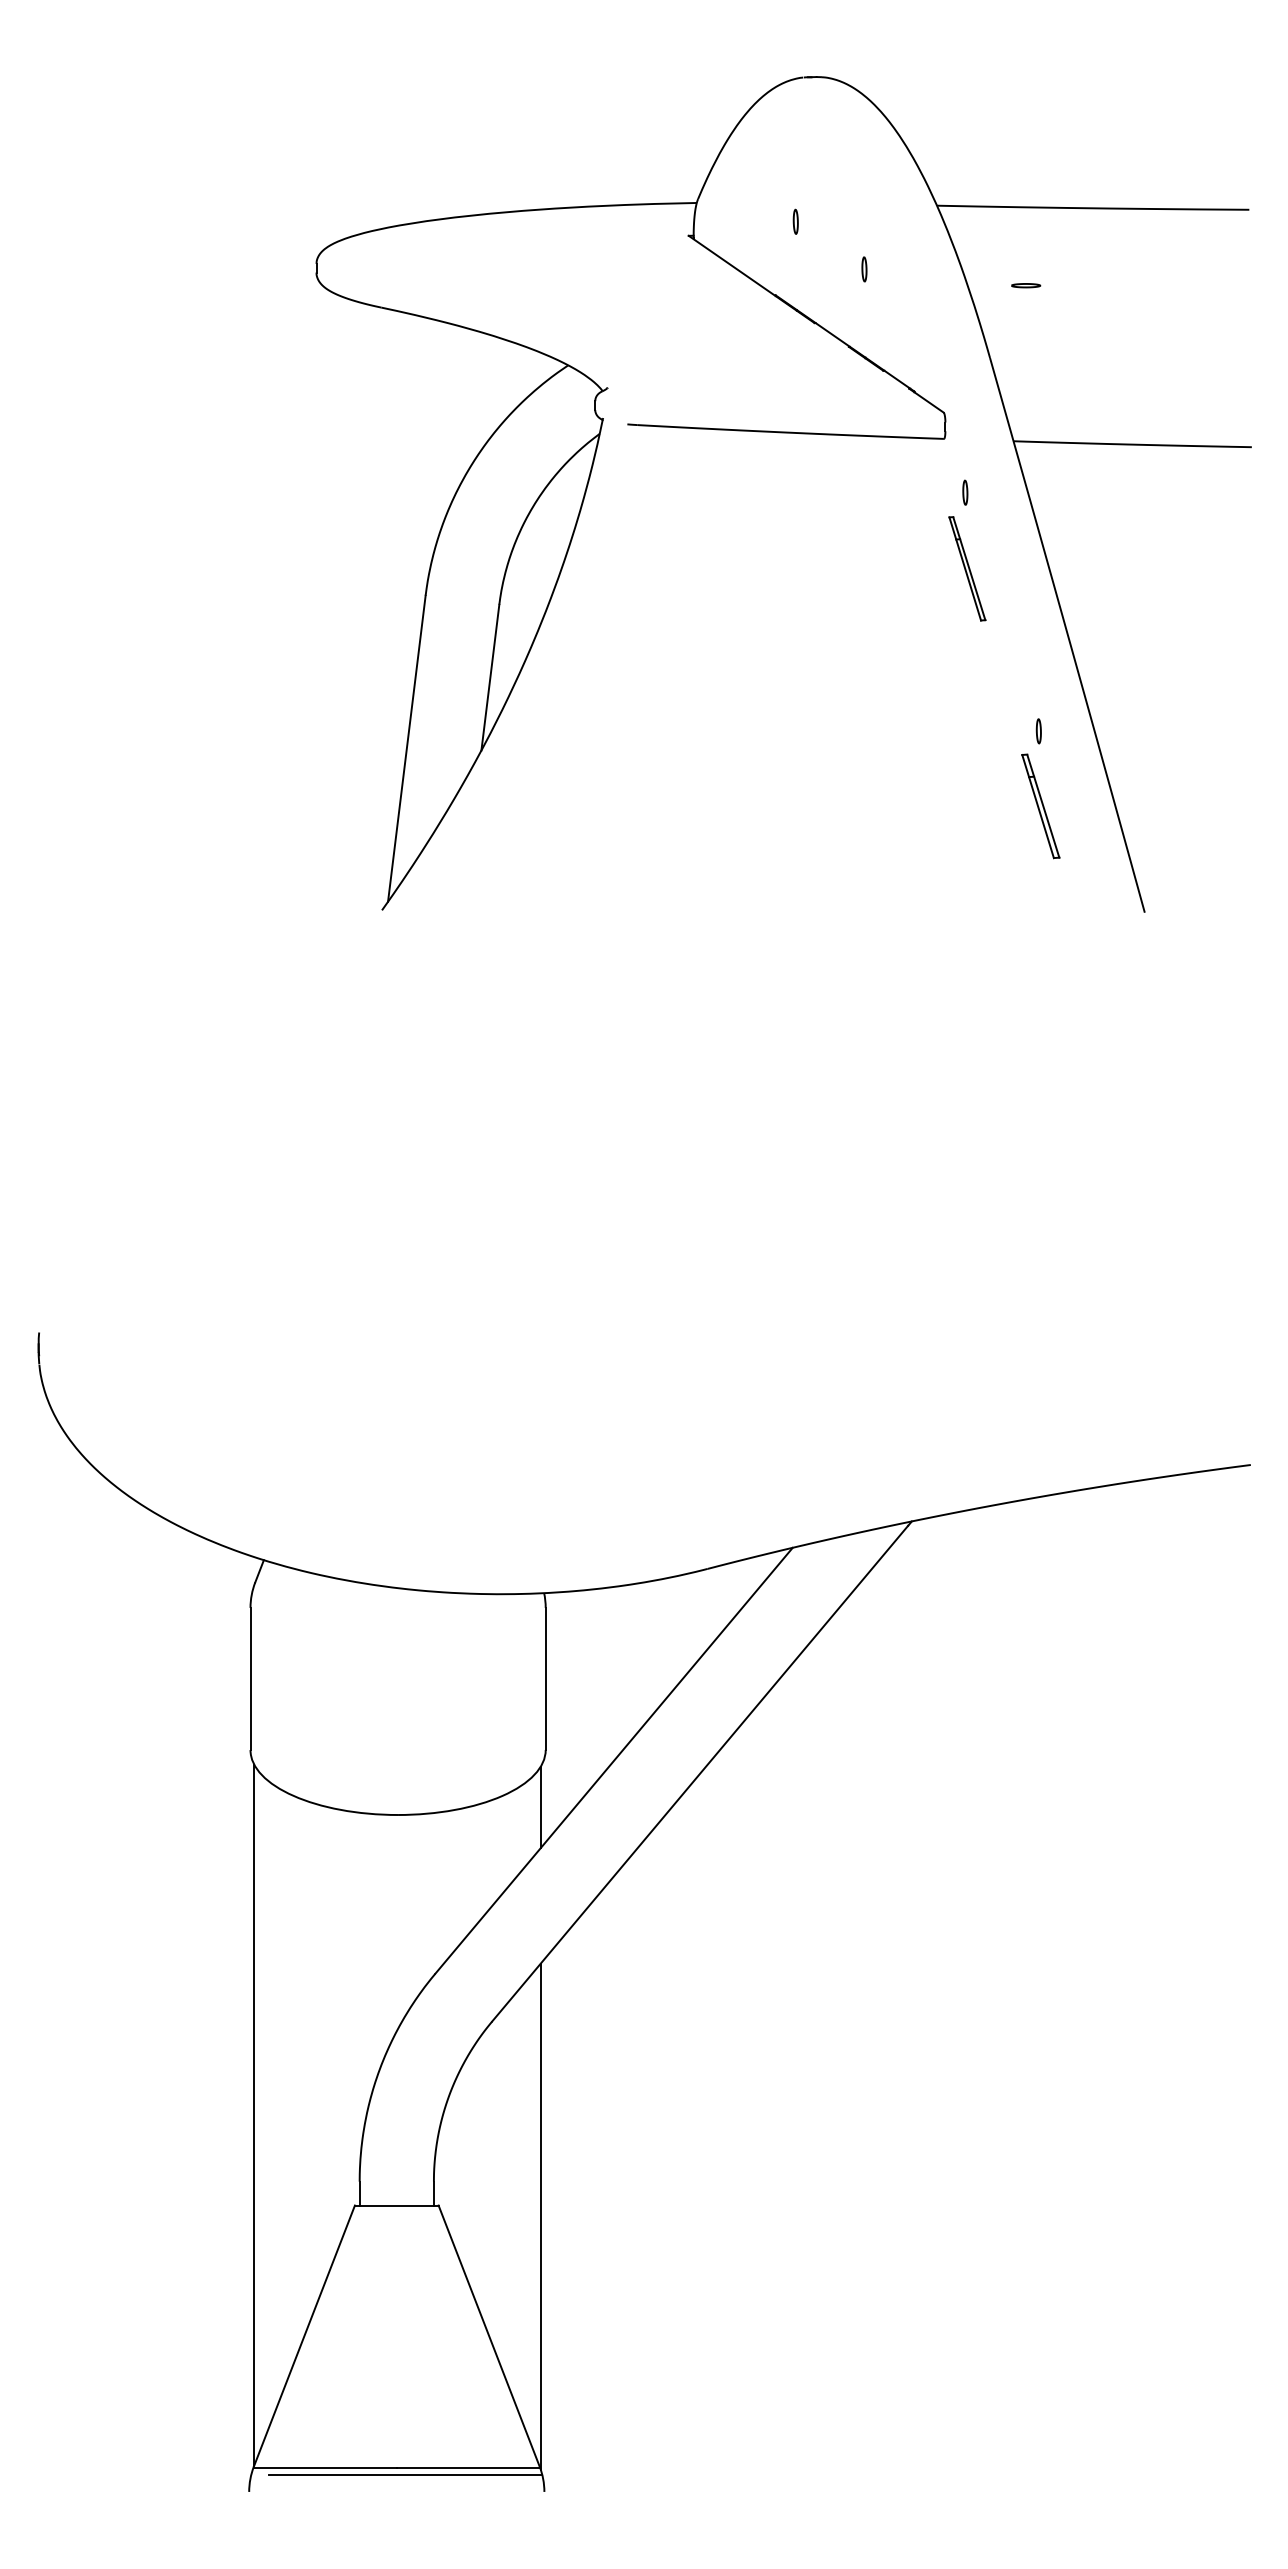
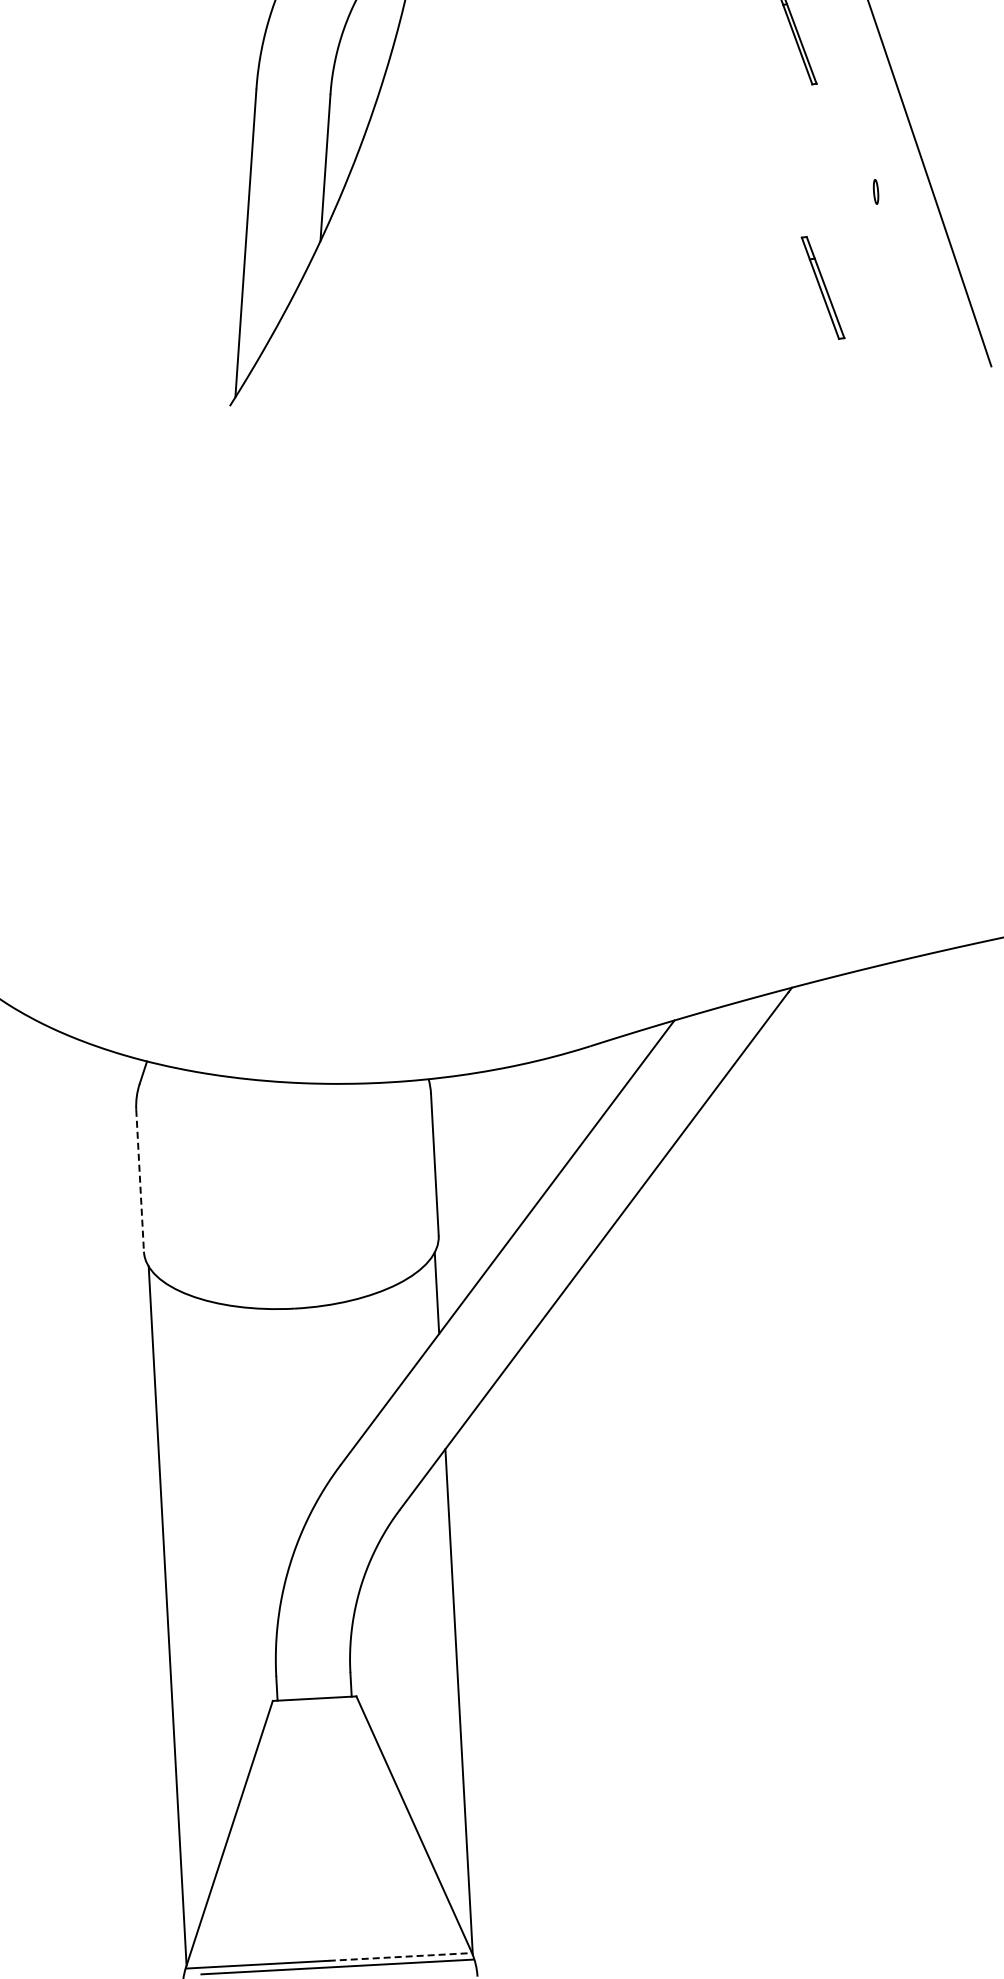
part: (1040, 806) -> (822, 288), moved
line: (250, 1679) -> (140, 1181), solid -> dashed
line: (468, 2468) -> (400, 1957), solid -> dashed

